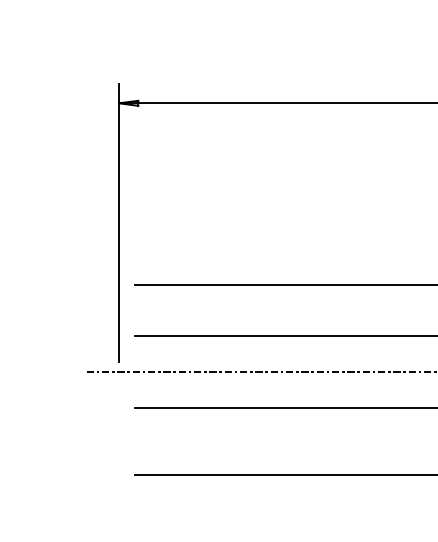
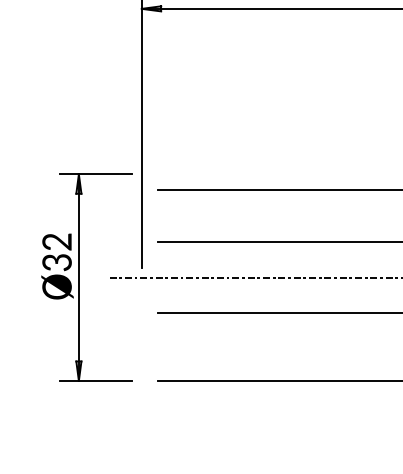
part: (56, 371) -> (79, 277), added

